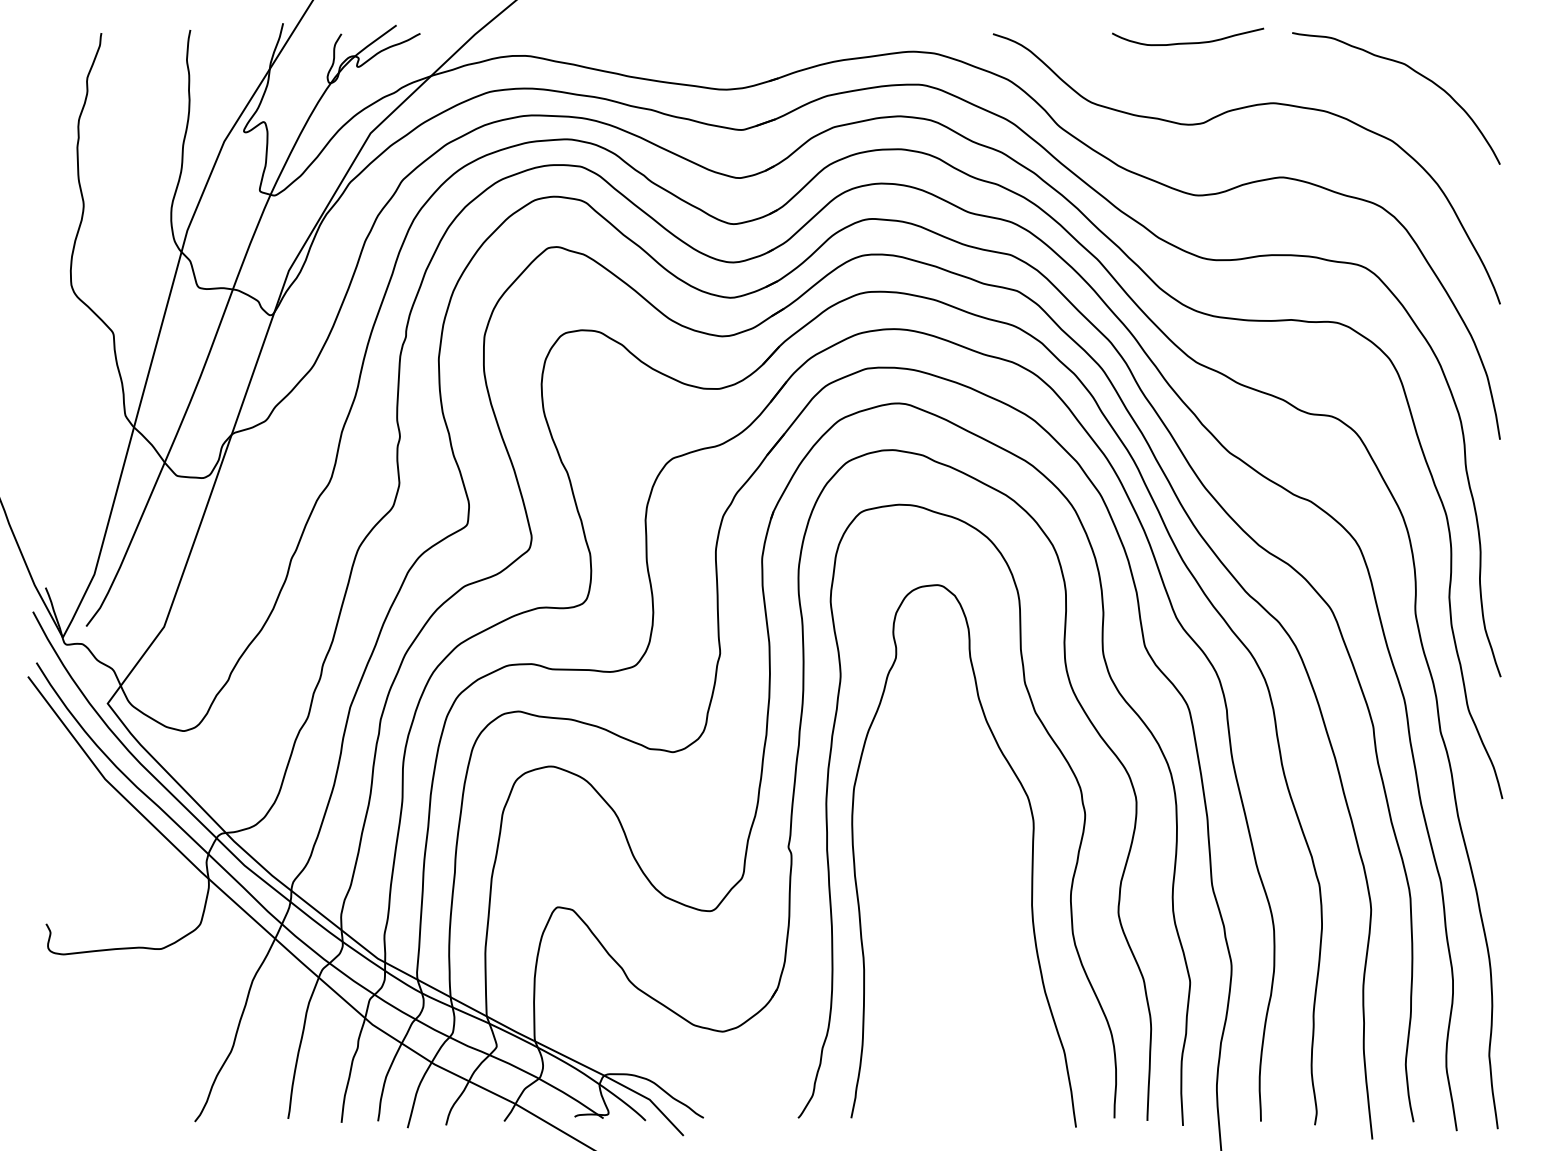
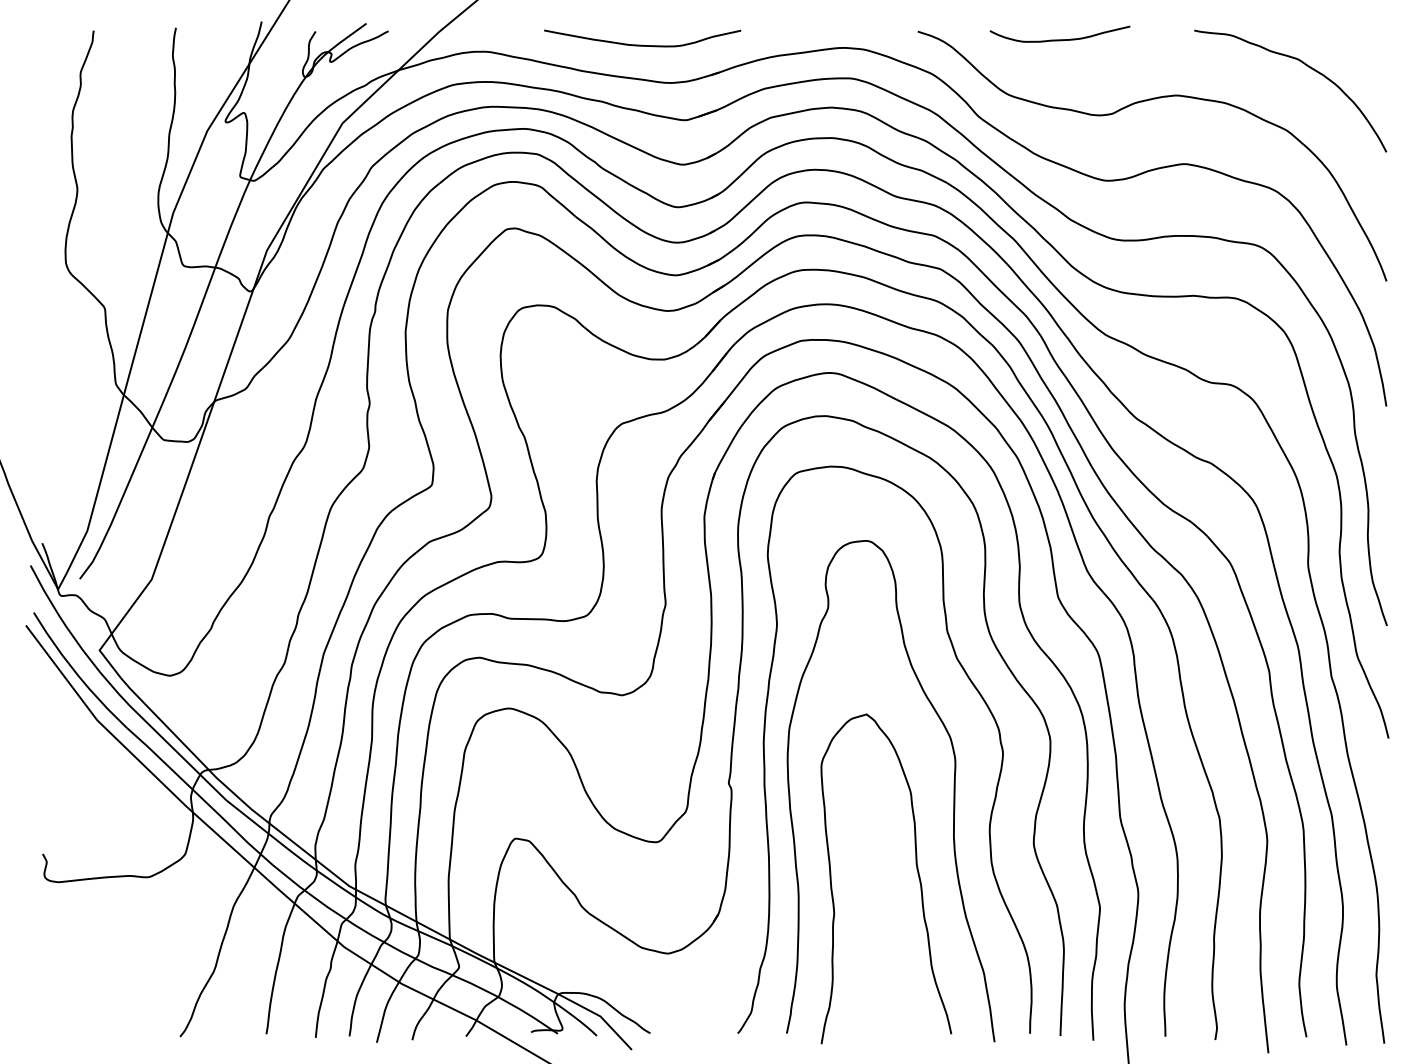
curve: (1187, 42) -> (1059, 39), moved
curve: (695, 48) -> (642, 44), added
curve: (992, 946) -> (917, 874), added

